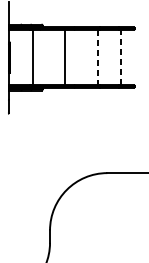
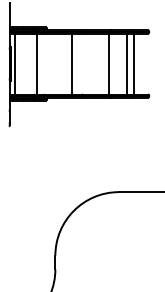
line: (13, 57) -> (14, 63), added
line: (97, 57) -> (108, 64), dashed -> solid
line: (115, 57) -> (127, 63), added
line: (120, 57) -> (133, 64), dashed -> solid

